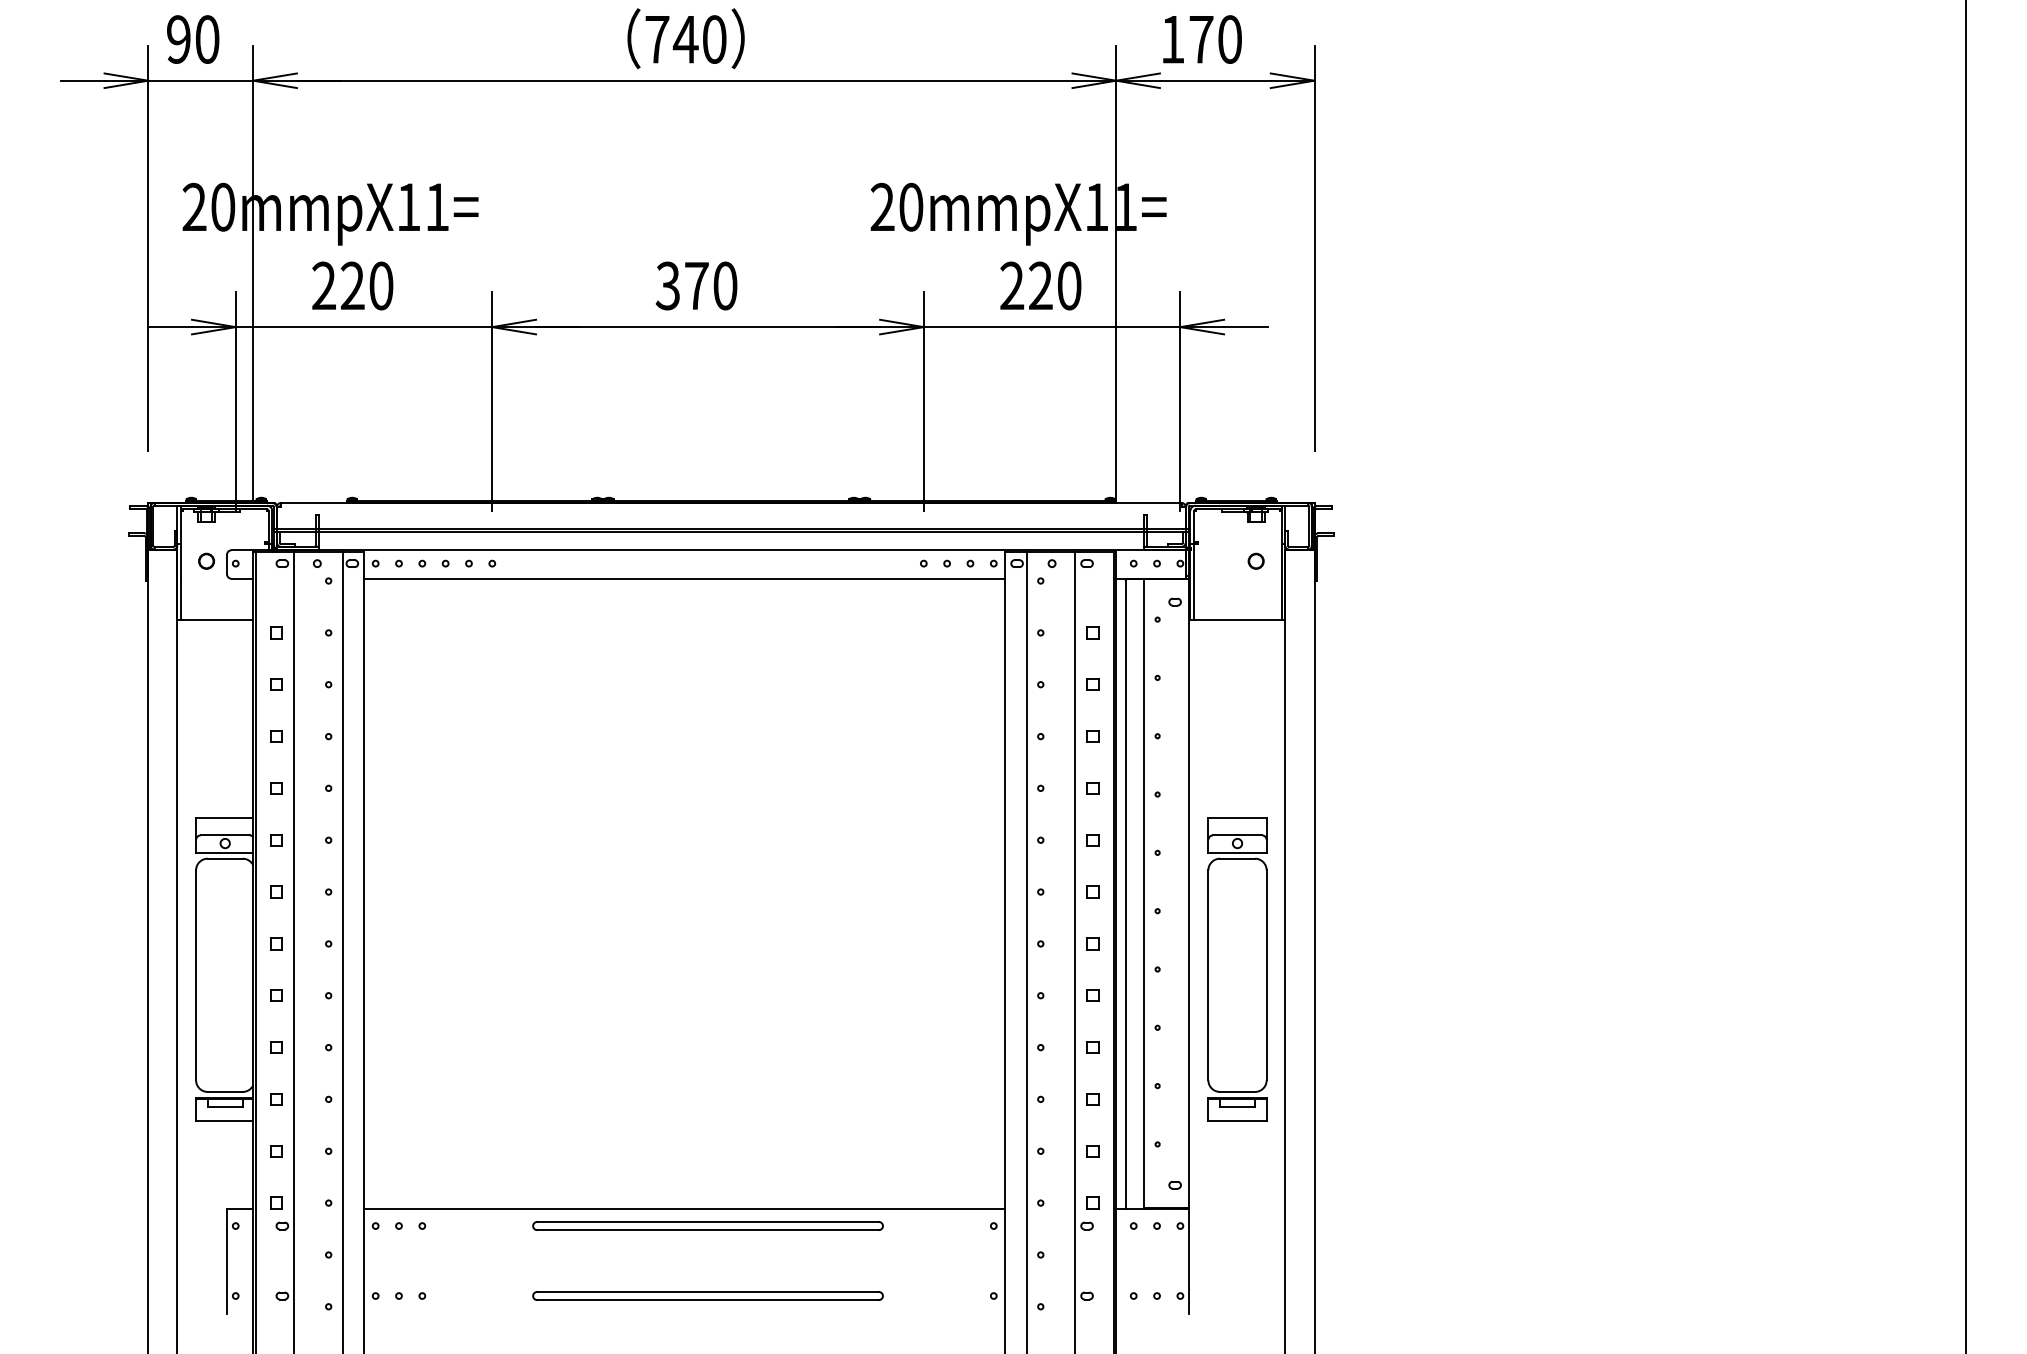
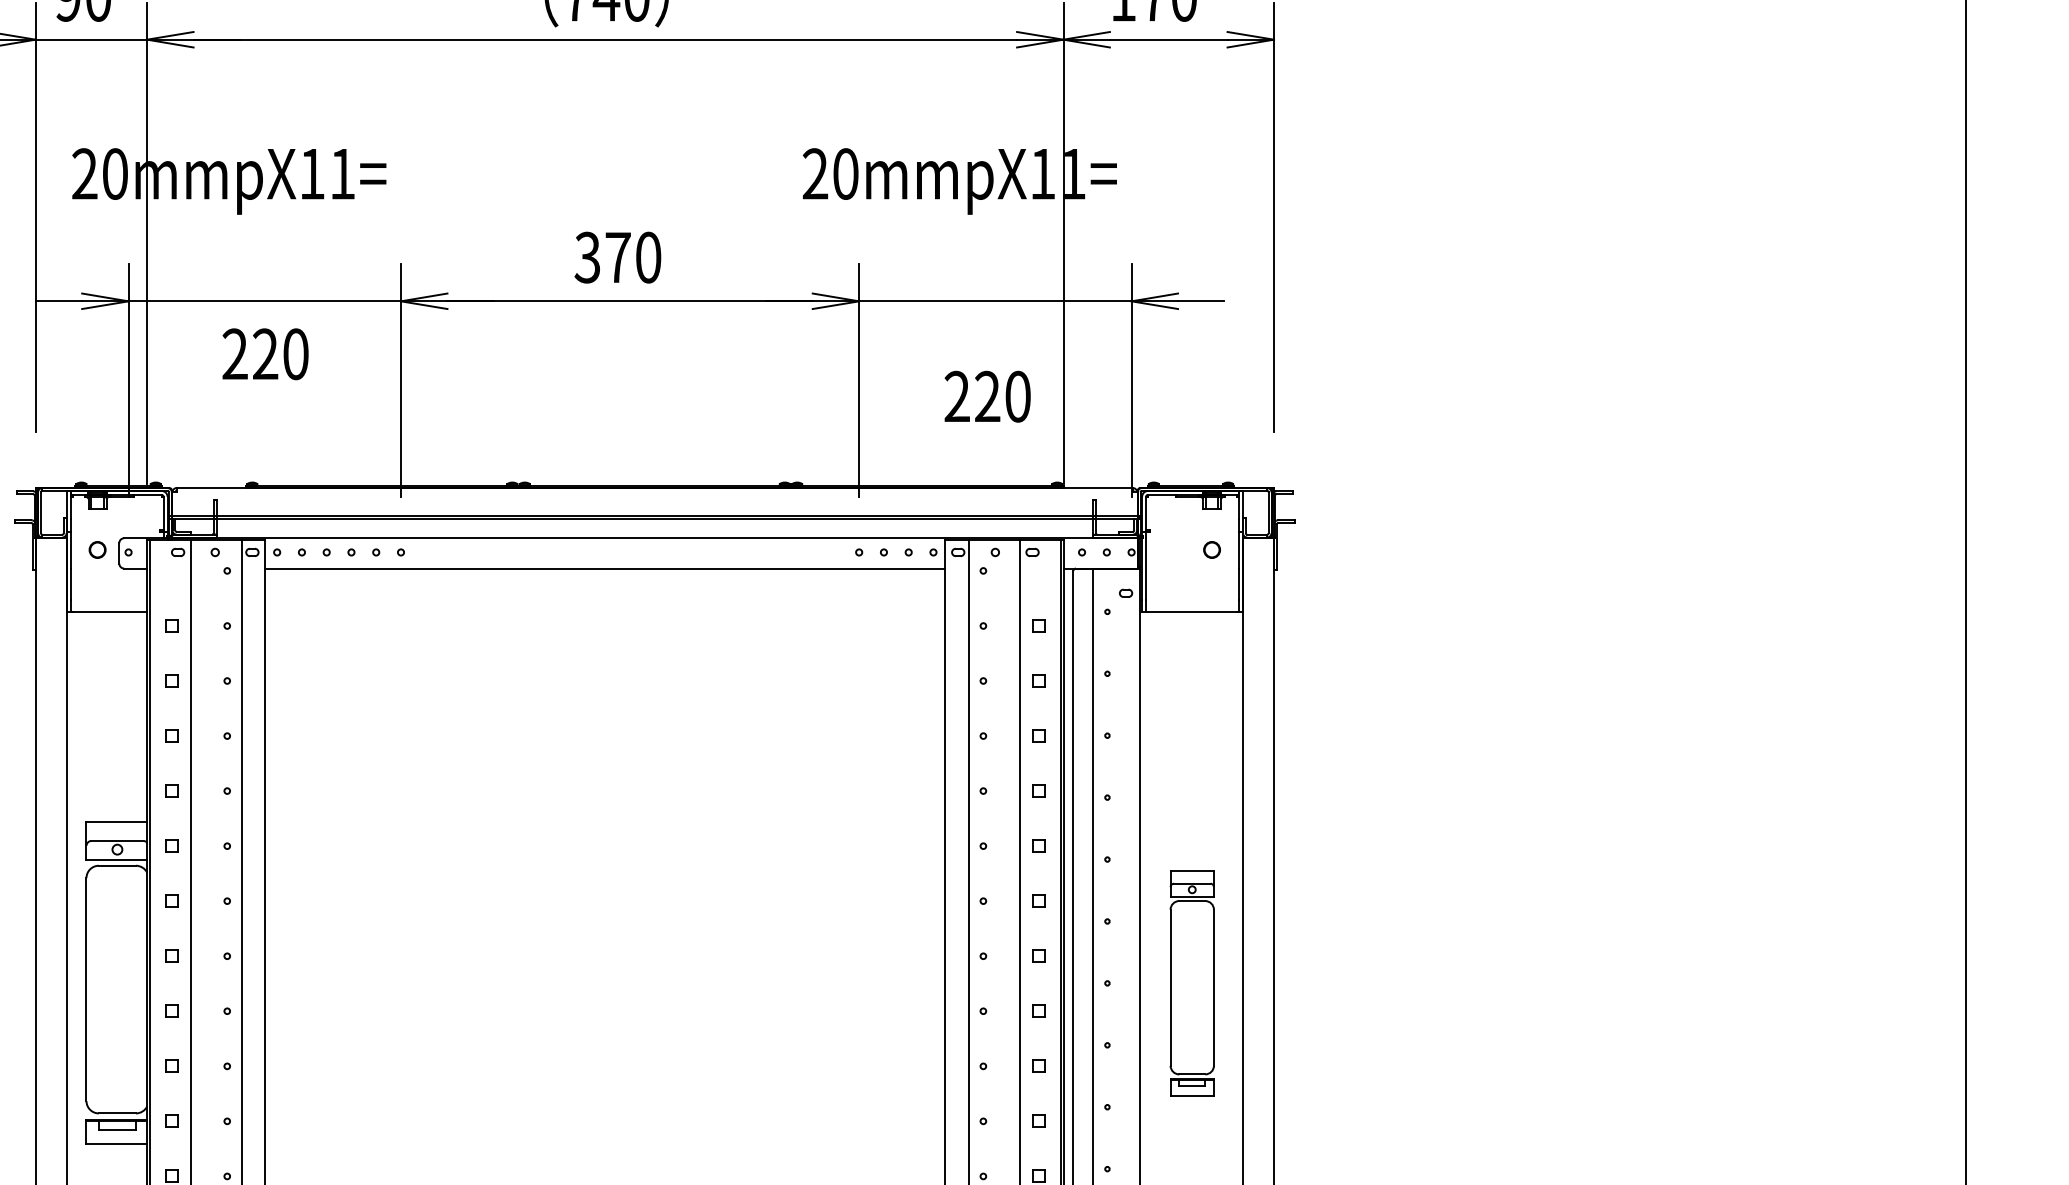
text: (352, 285) -> (265, 353), moved
text: (1040, 285) -> (987, 396), moved
part: (1237, 969) -> (1192, 983), size x0.7

